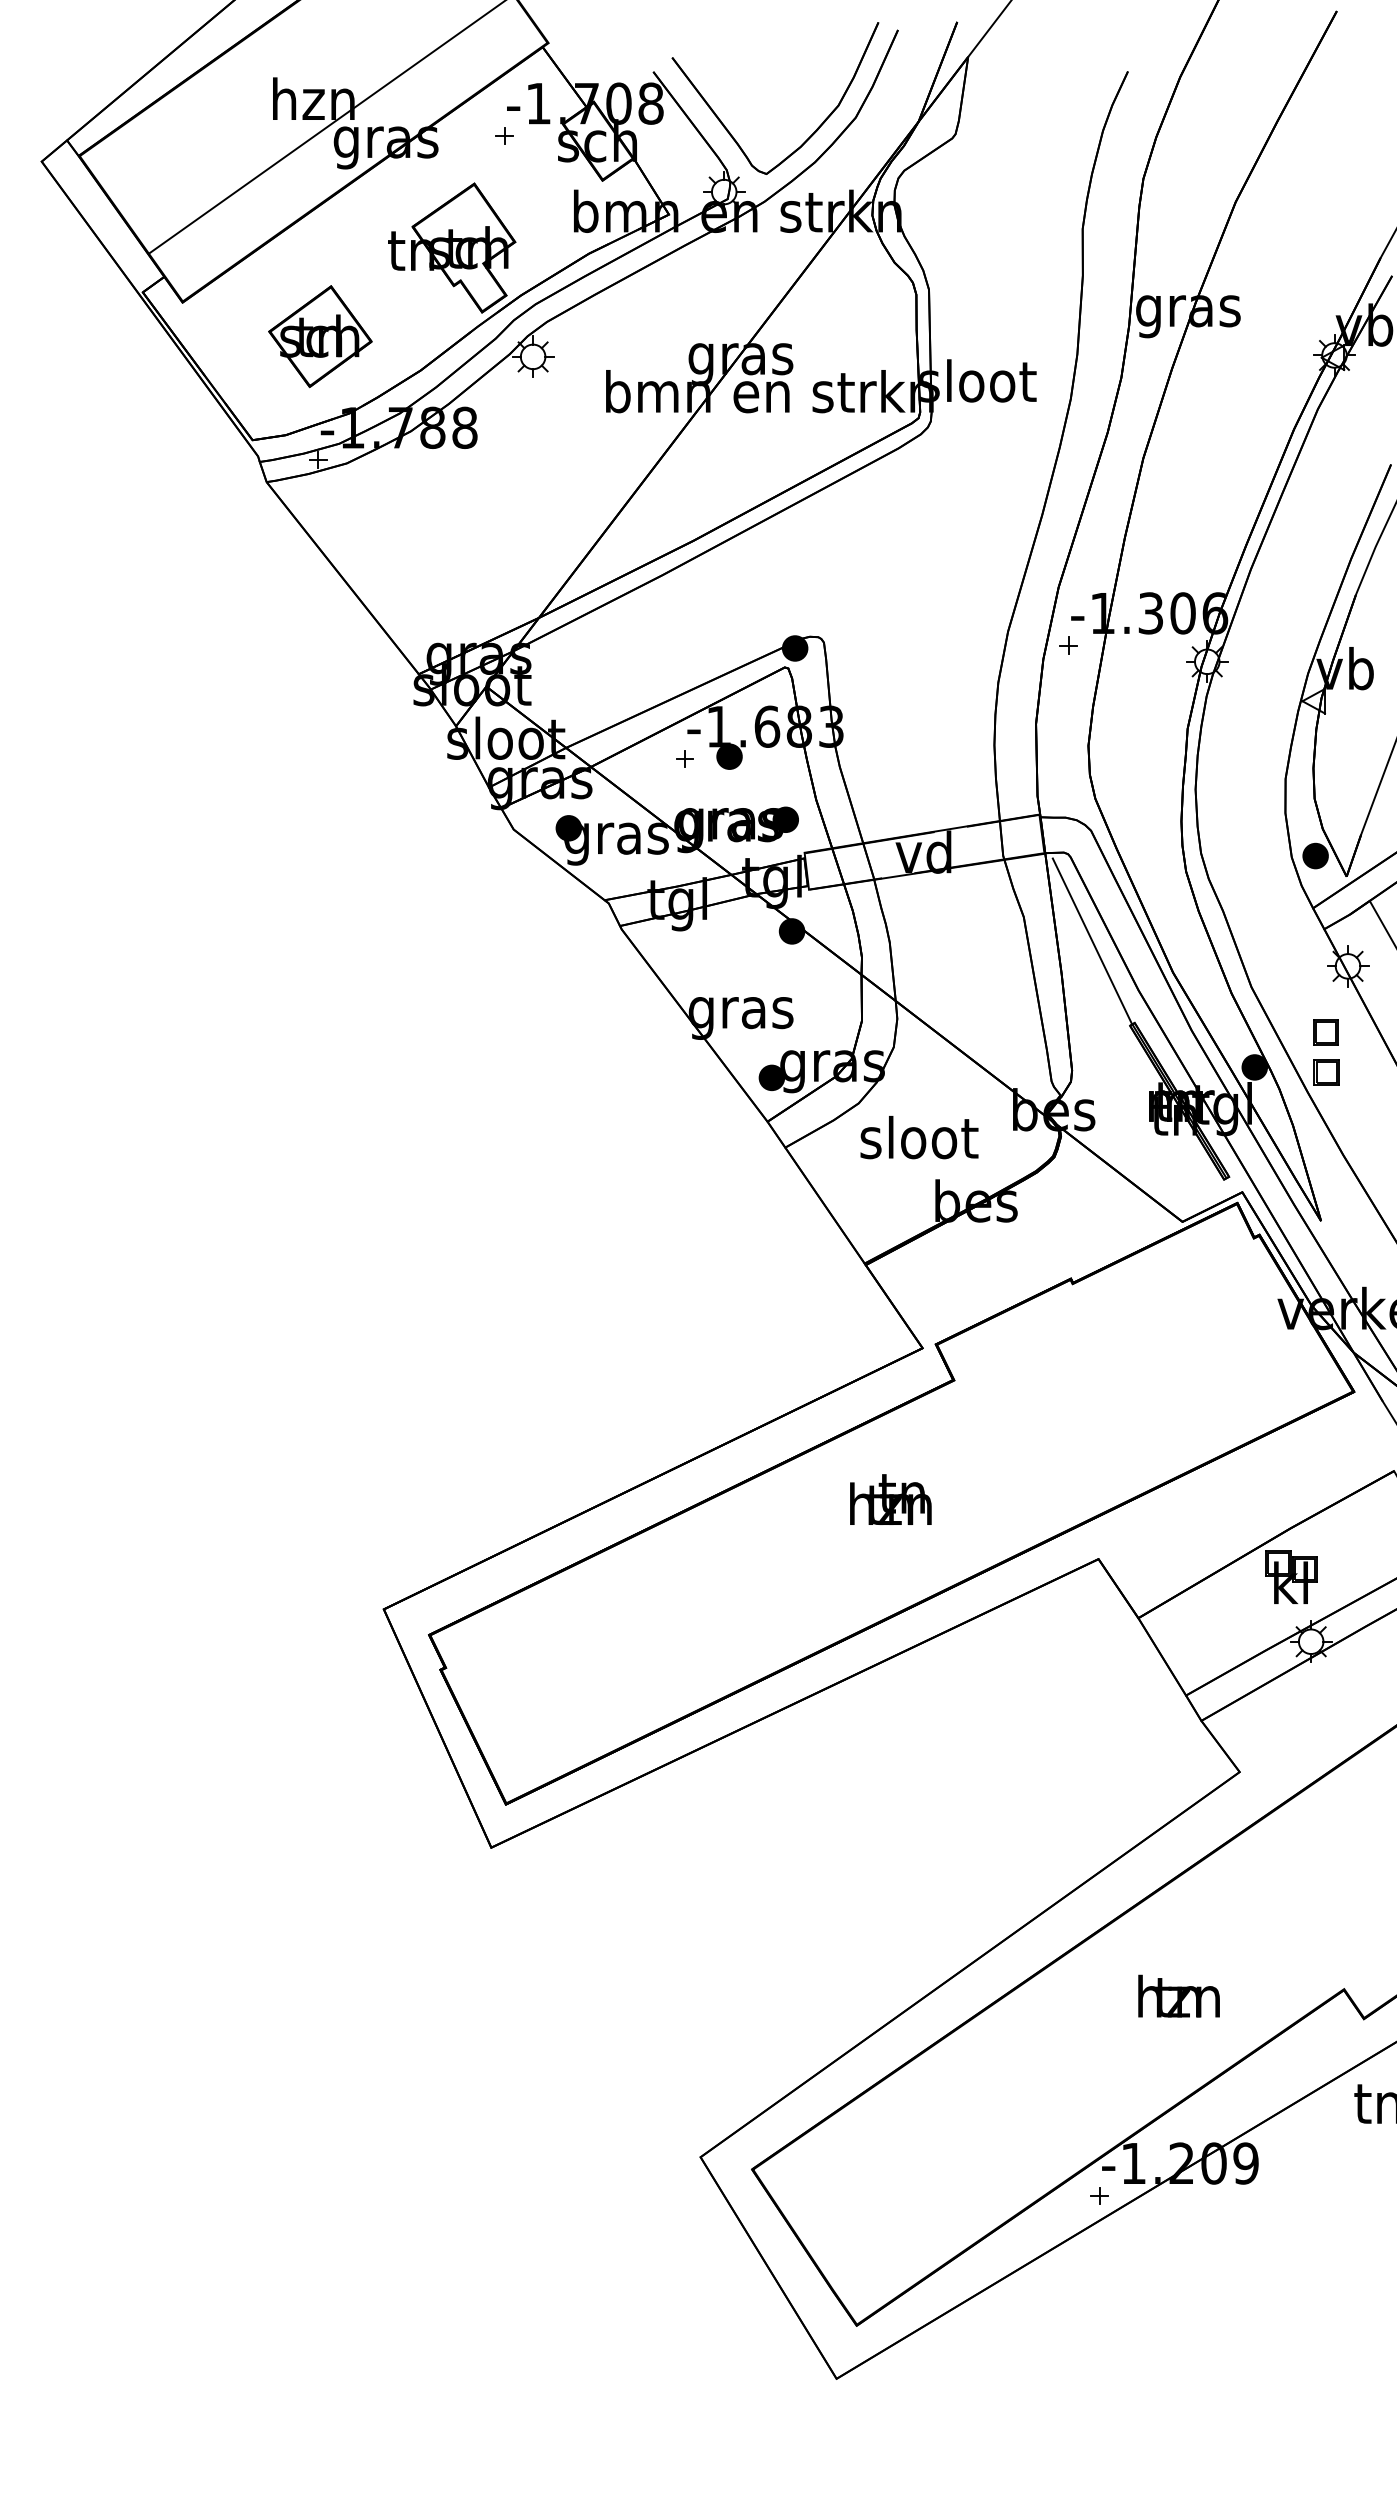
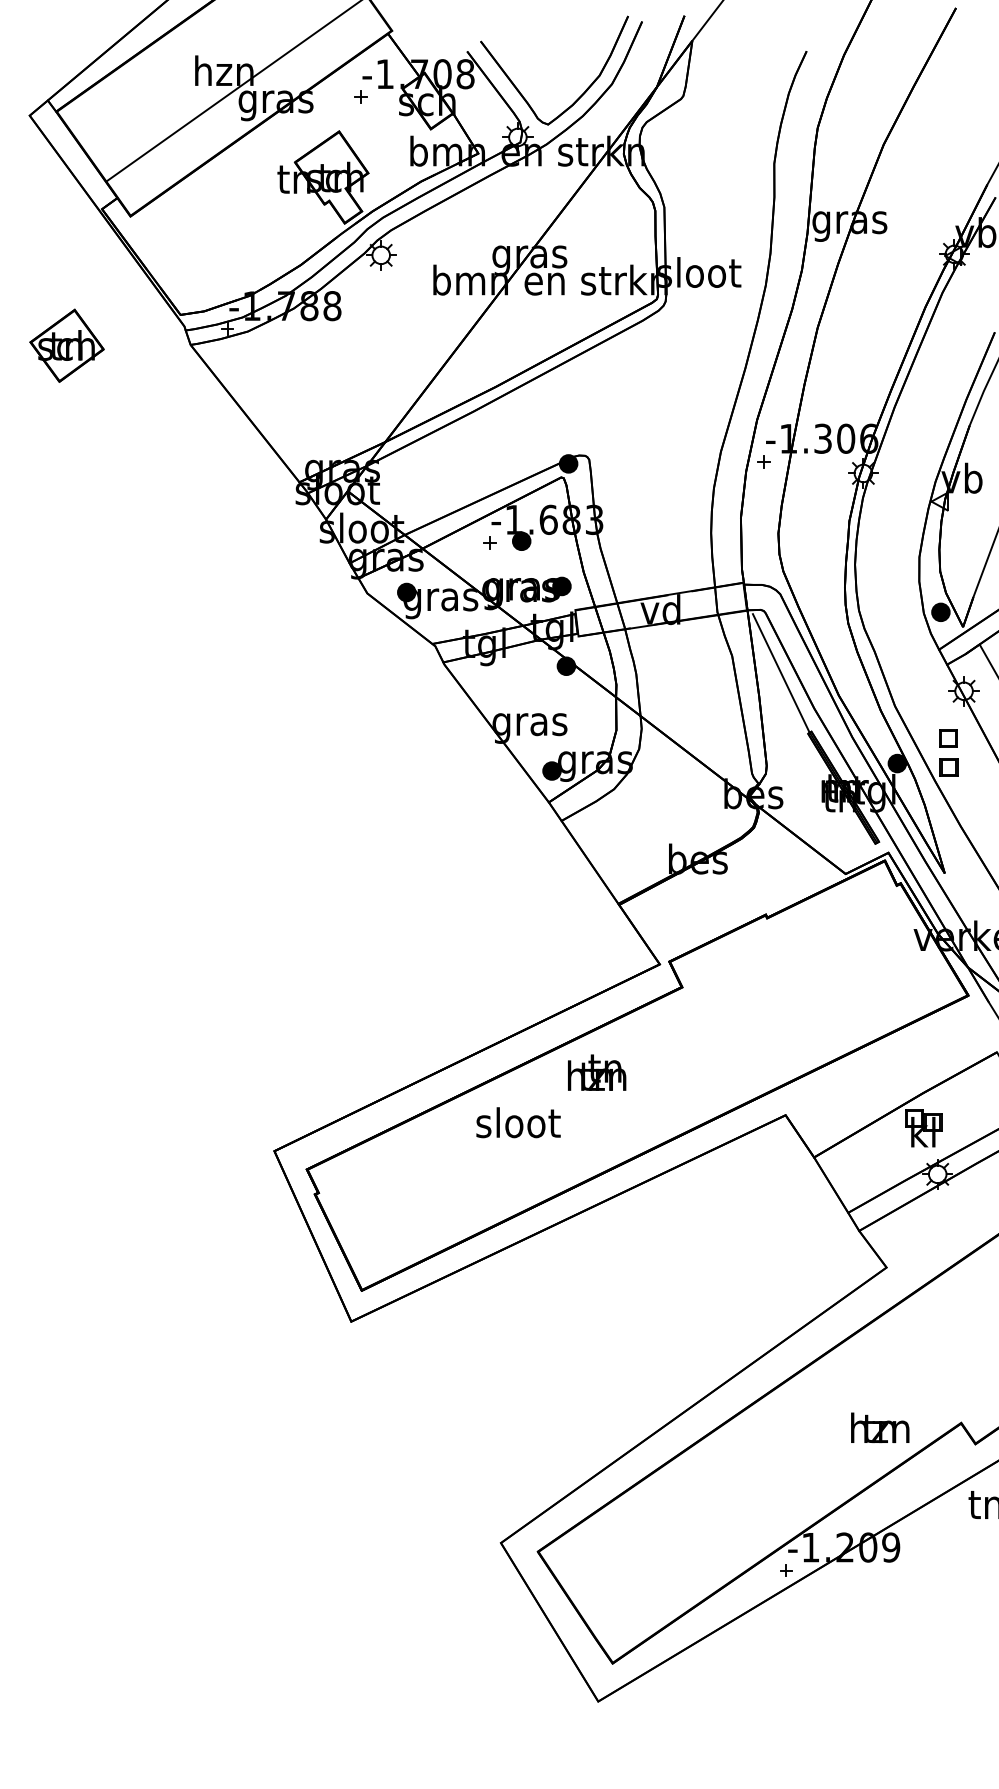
part: (319, 336) -> (66, 345), moved
text: (919, 1137) -> (518, 1122), moved
text: (891, 1499) -> (597, 1072), moved
text: (1179, 1995) -> (880, 1427), moved

